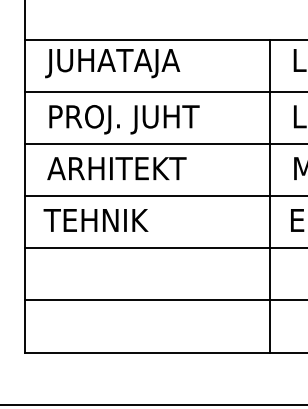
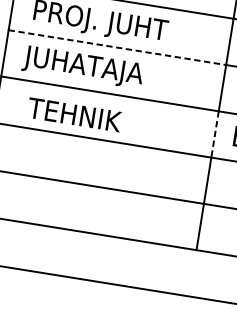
line: (147, 144) -> (117, 48), solid -> dashed
text: (115, 171) -> (85, 67), ARHITEKT -> JUHATAJA
text: (95, 220) -> (74, 114), moved
line: (269, 222) -> (214, 134), solid -> dashed

